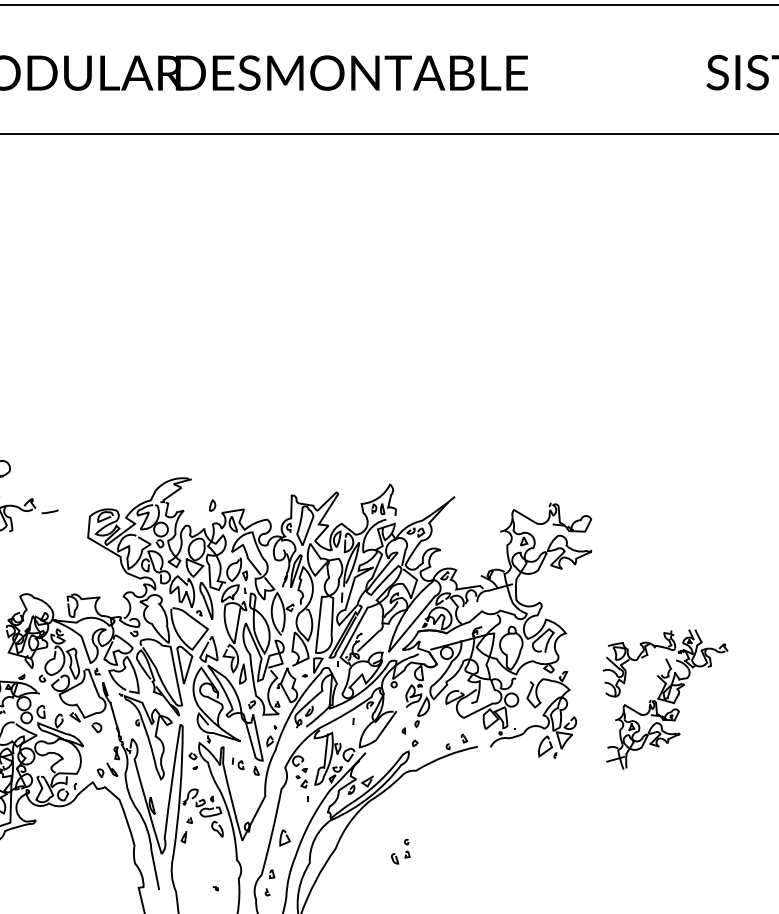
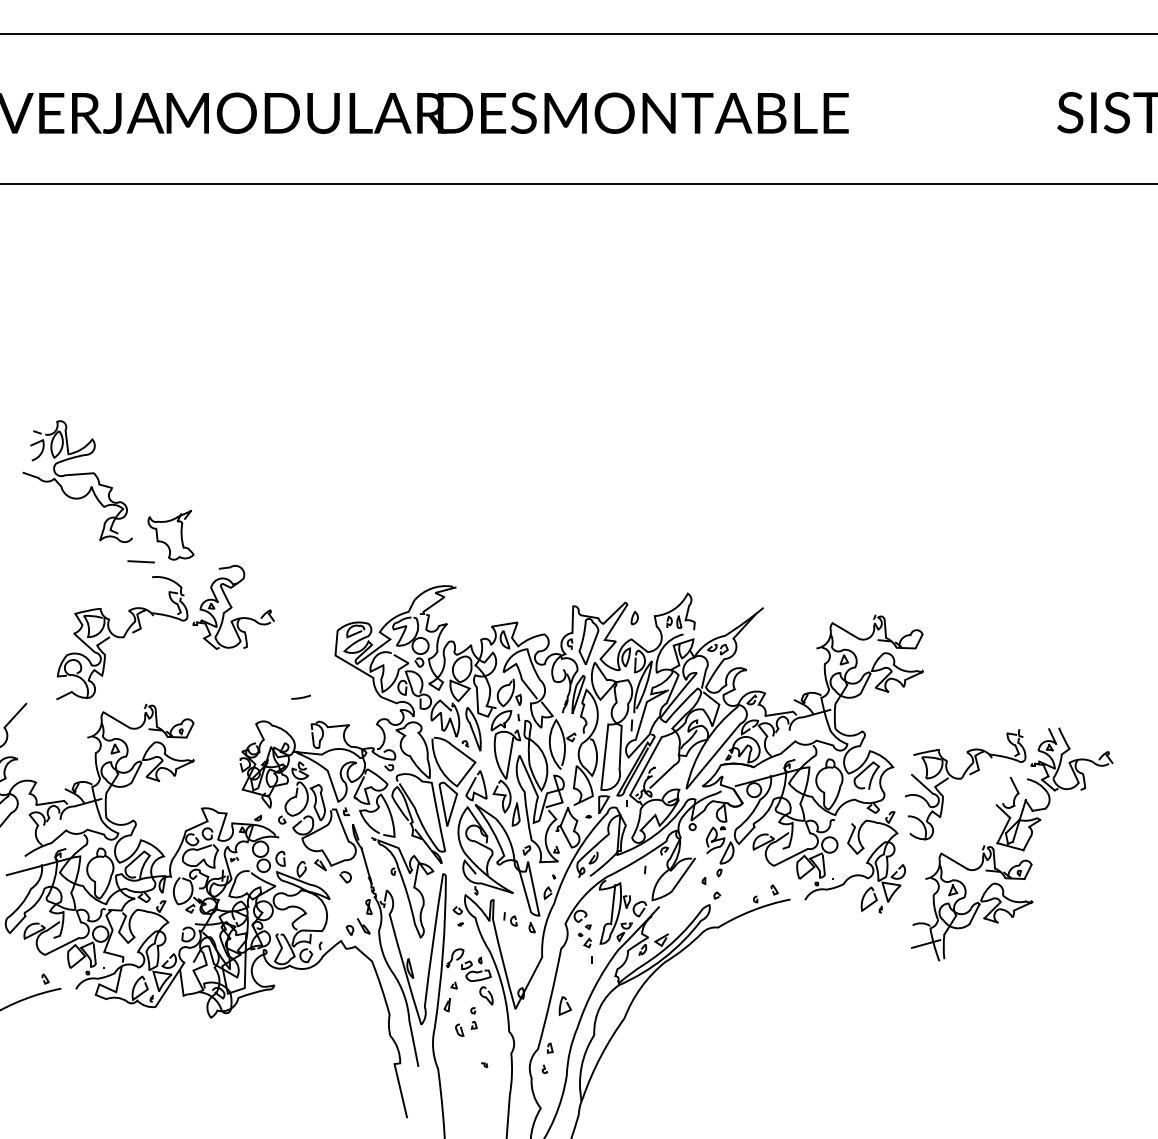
part: (212, 505) -> (634, 617), moved
line: (49, 511) -> (300, 697), moved
part: (665, 699) -> (1009, 844), size x1.43
part: (400, 851) -> (466, 1021), moved

